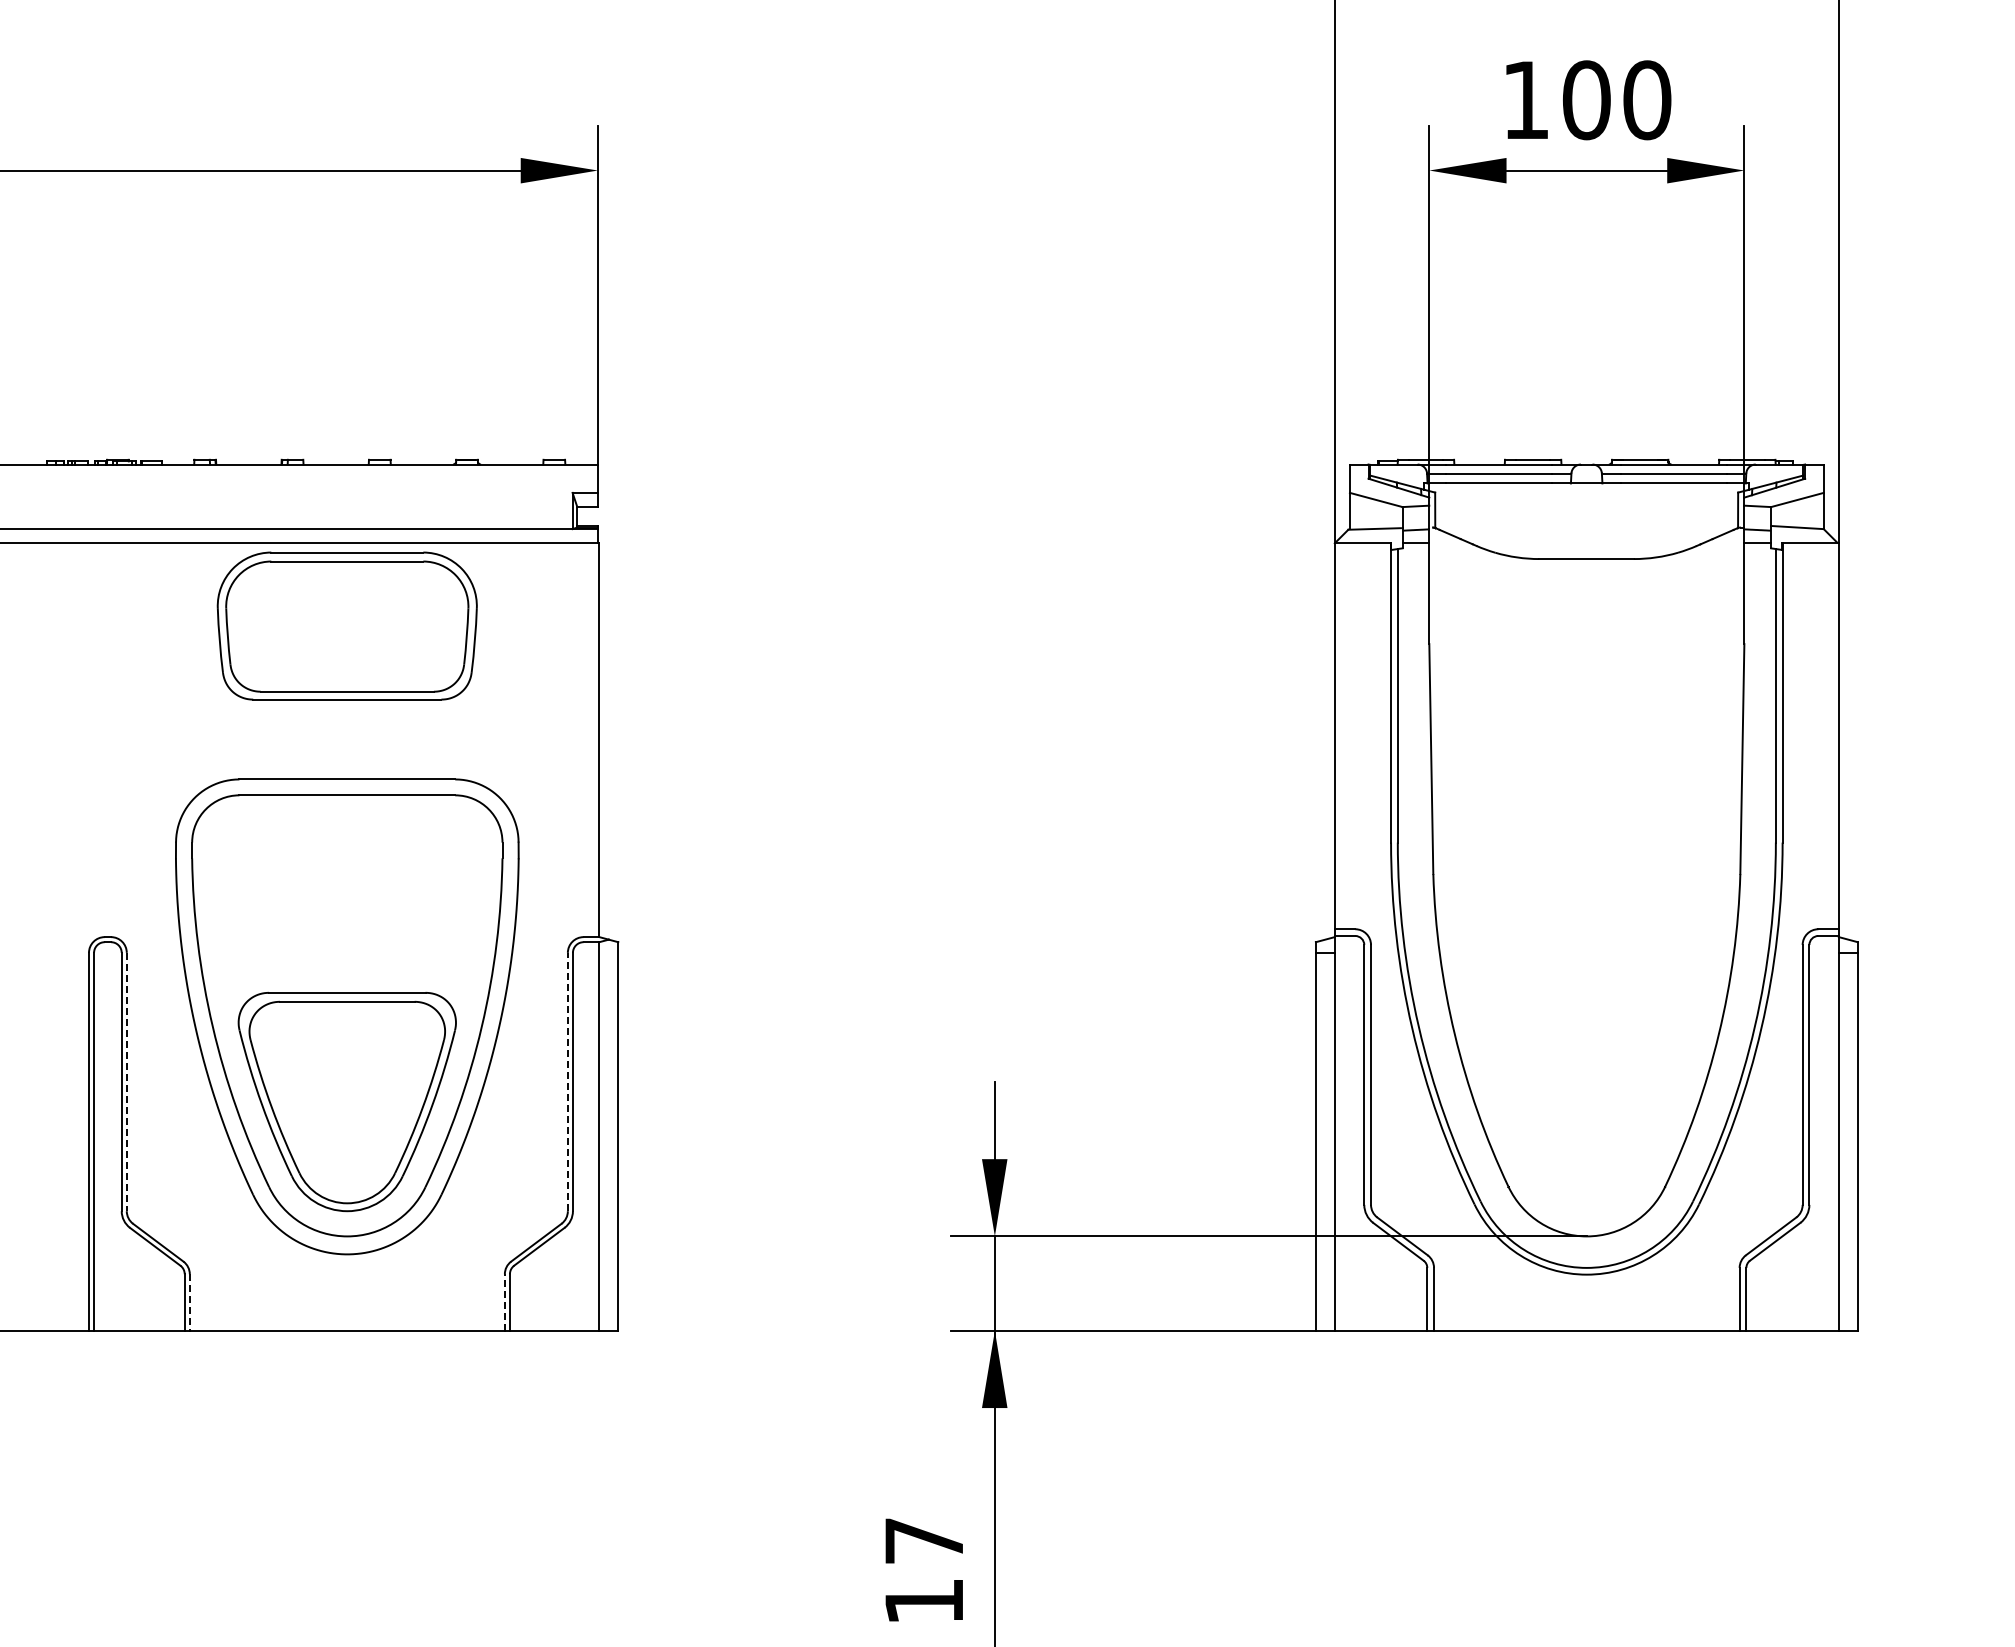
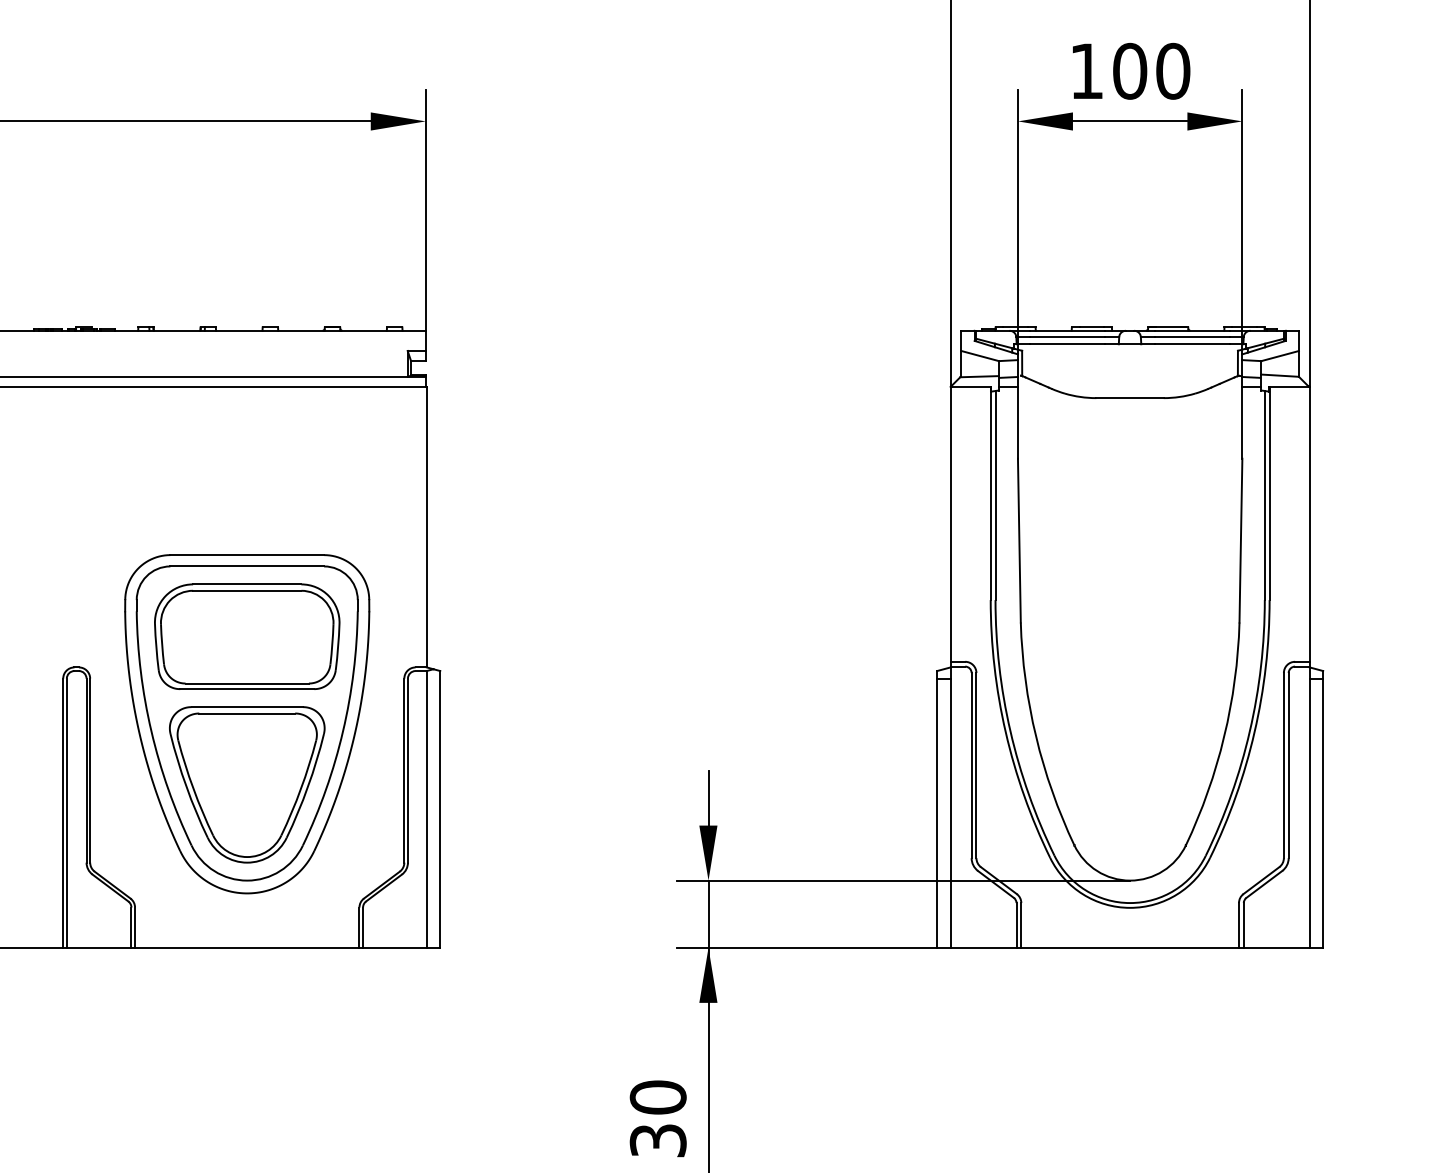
part: (346, 625) -> (246, 636), moved
line: (567, 1081) -> (404, 770), dashed -> solid
line: (126, 1082) -> (89, 770), dashed -> solid
line: (504, 1302) -> (359, 927), dashed -> solid
line: (189, 1303) -> (134, 928), dashed -> solid
text: (924, 1570) -> (658, 1118), 17 -> 30

